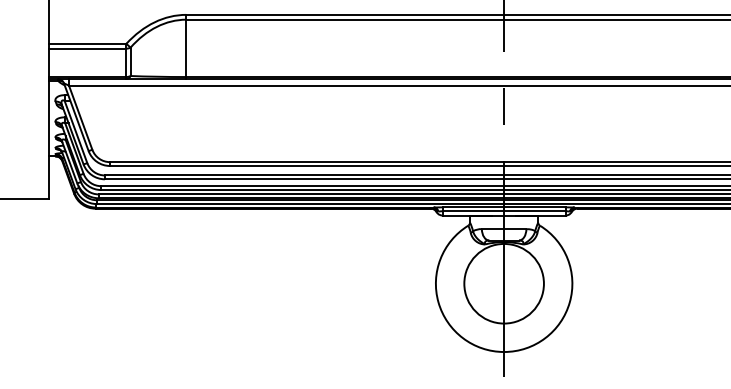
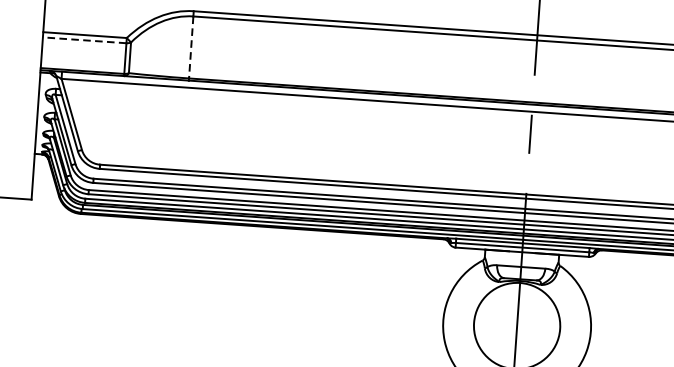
line: (87, 48) -> (84, 40), solid -> dashed
line: (186, 48) -> (191, 47), solid -> dashed

